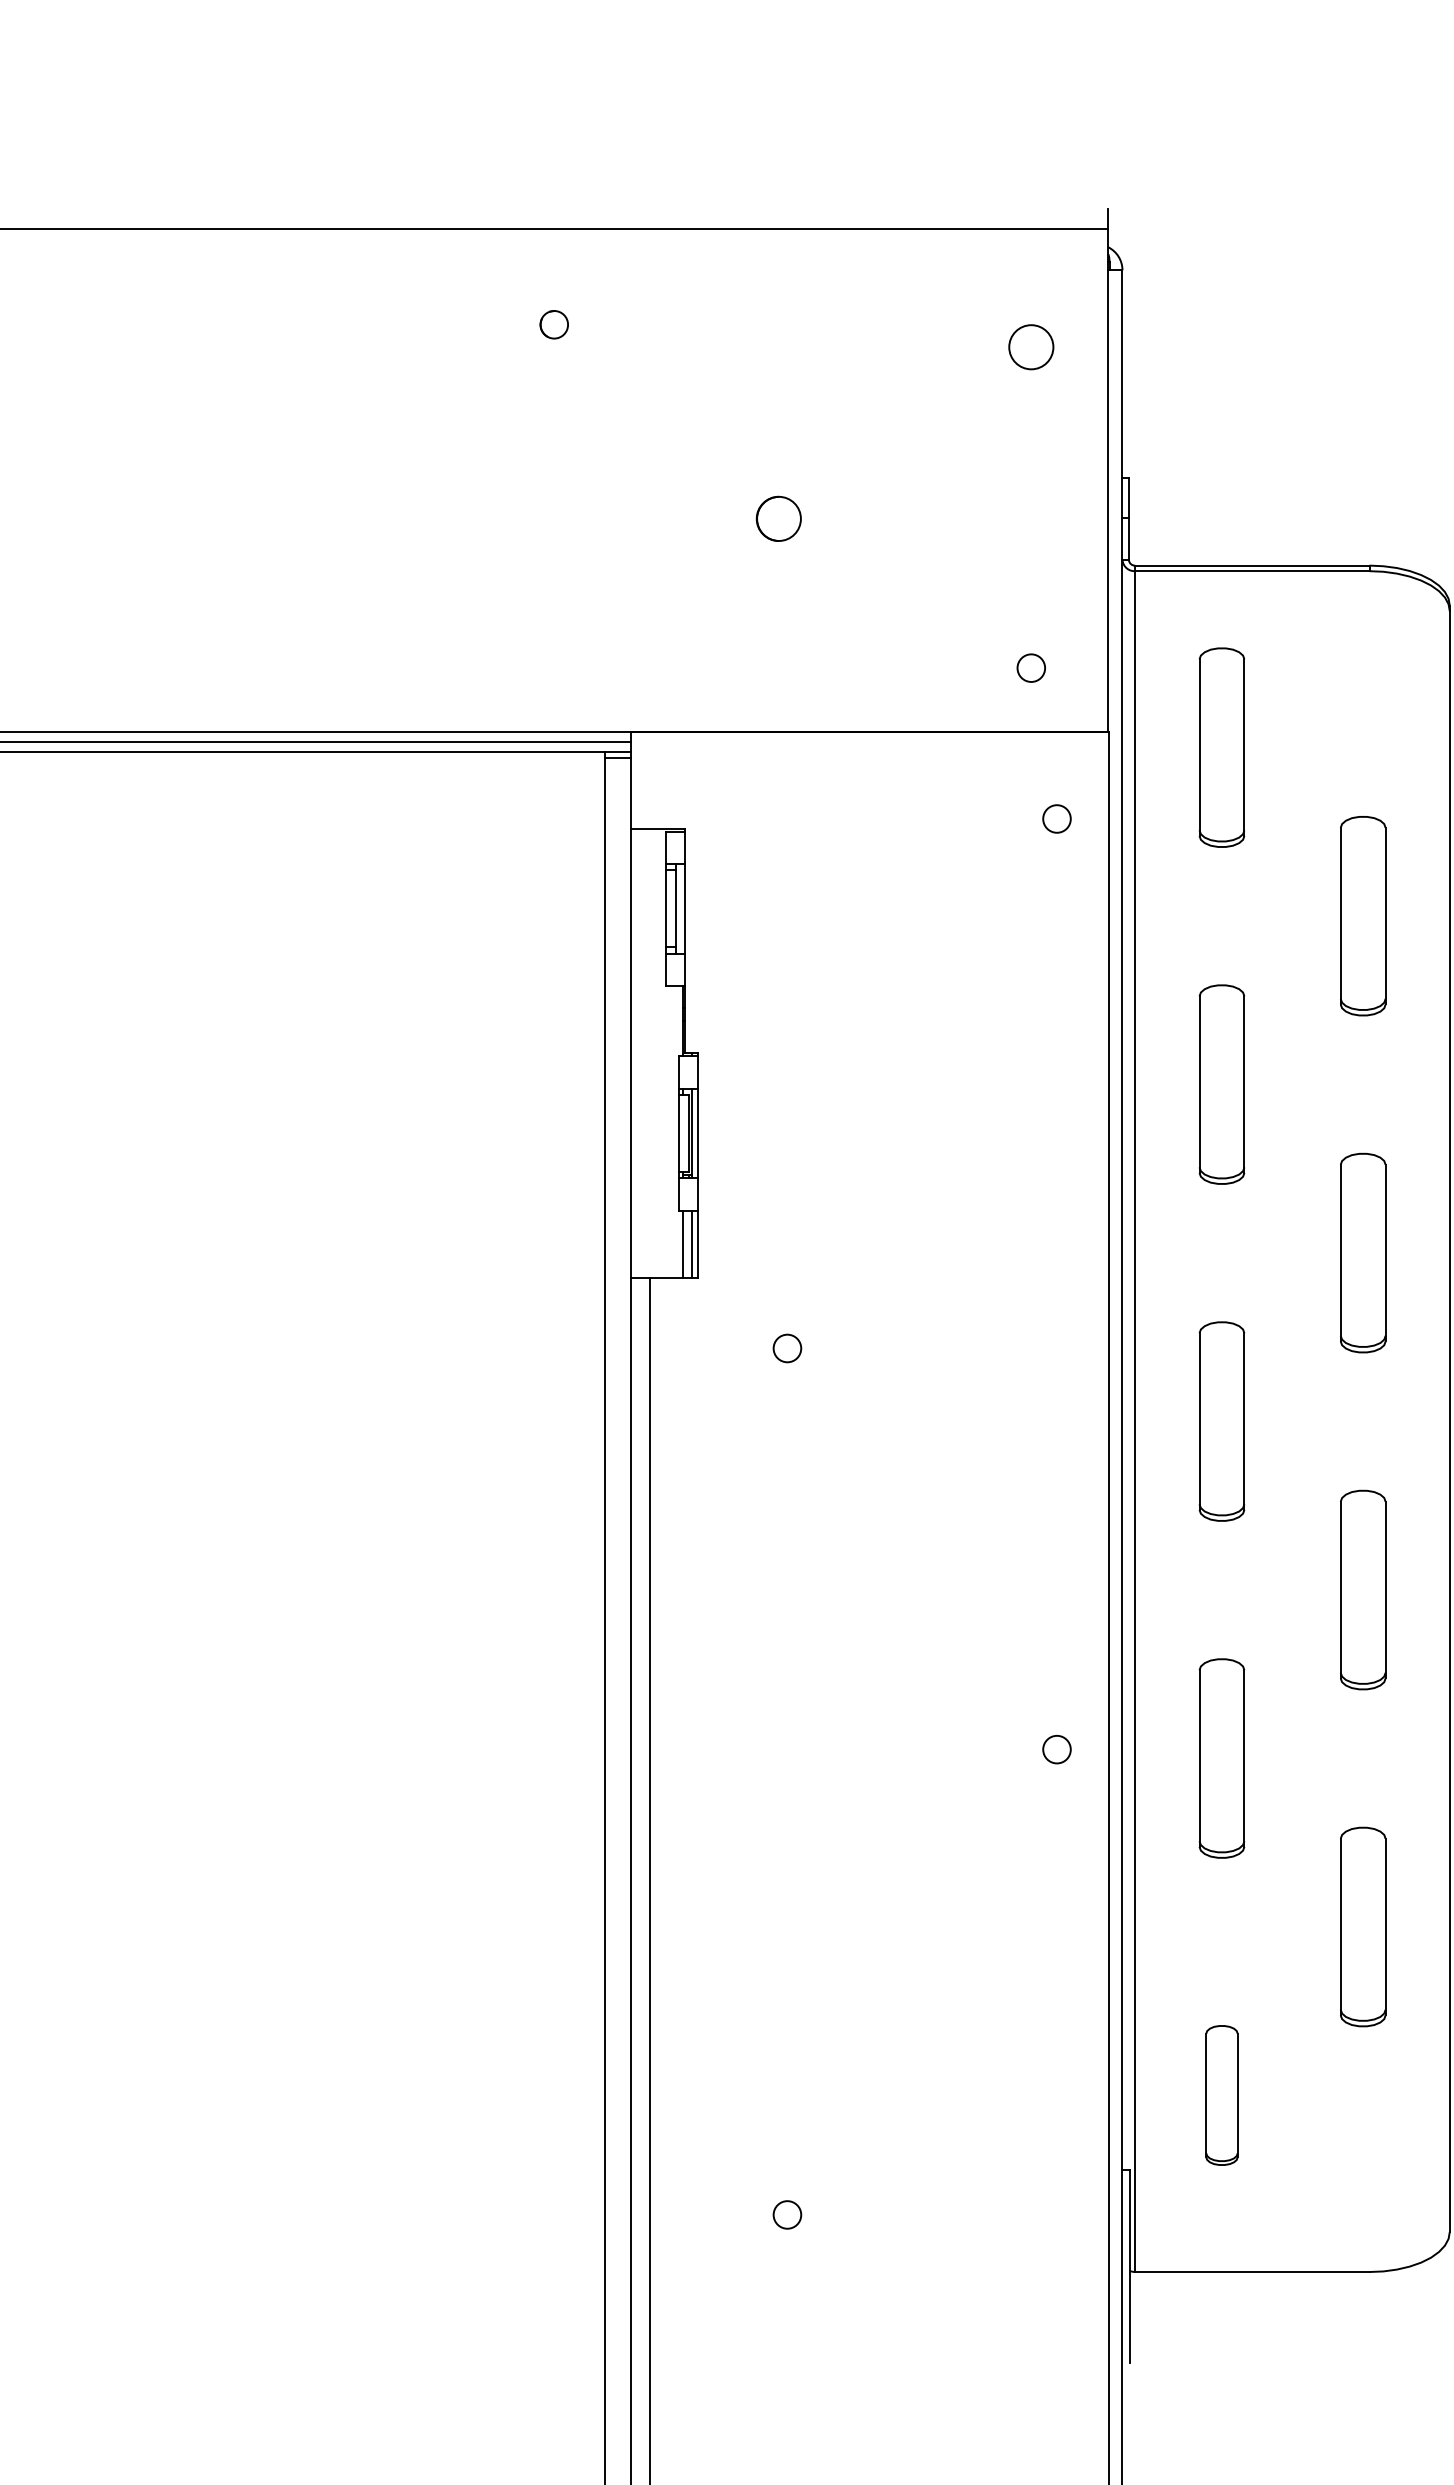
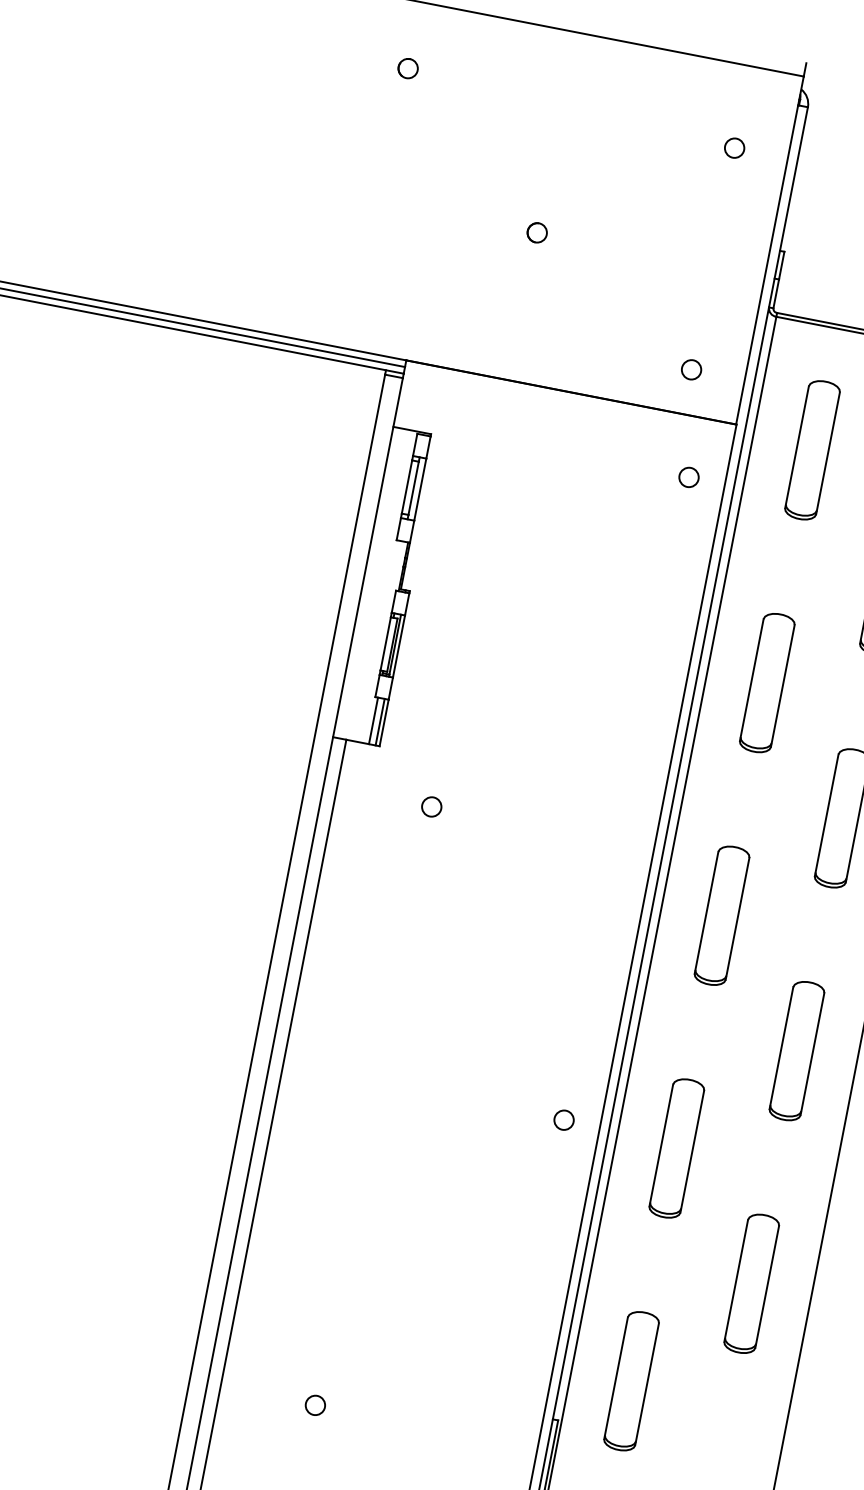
circle: (1031, 347) -> (734, 148), size x0.62
circle: (778, 518) -> (537, 232), size x0.62
part: (1221, 2095) -> (631, 1381), size x1.43

